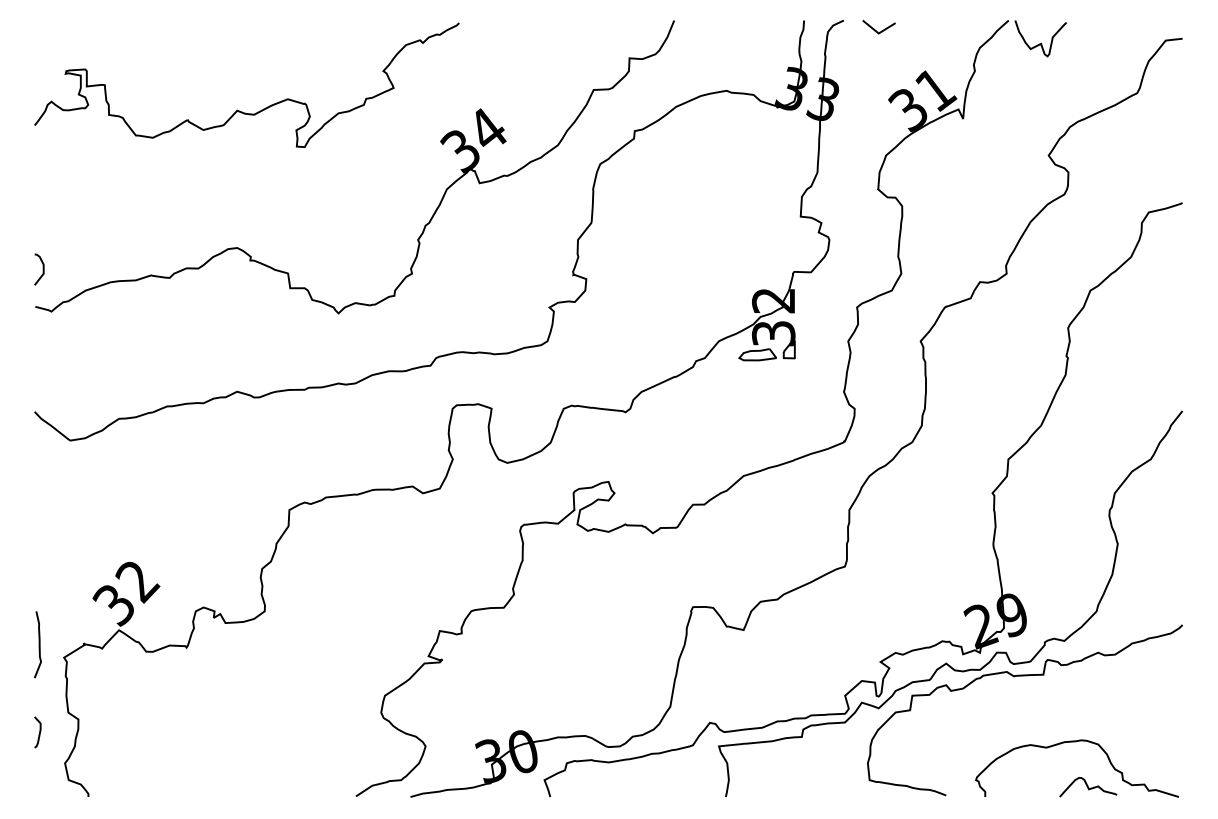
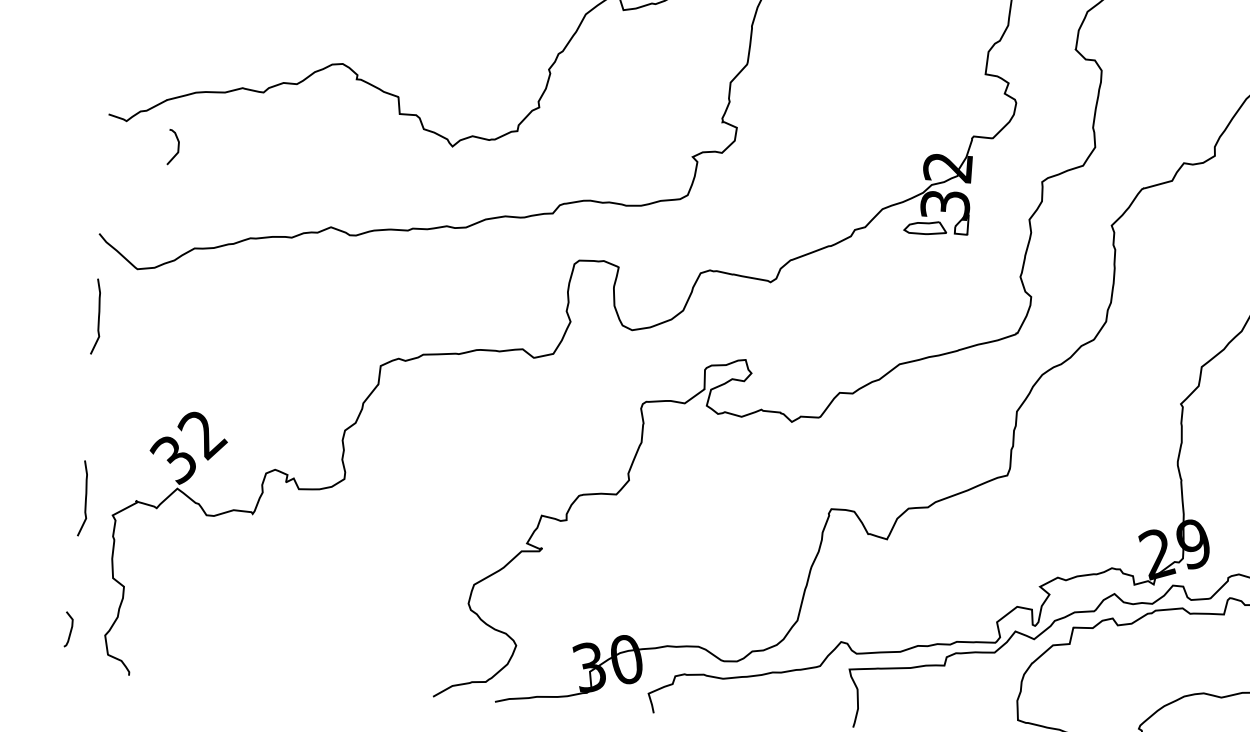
curve: (42, 269) -> (177, 147), moved
curve: (38, 484) -> (97, 316), added
curve: (39, 732) -> (70, 629), moved

